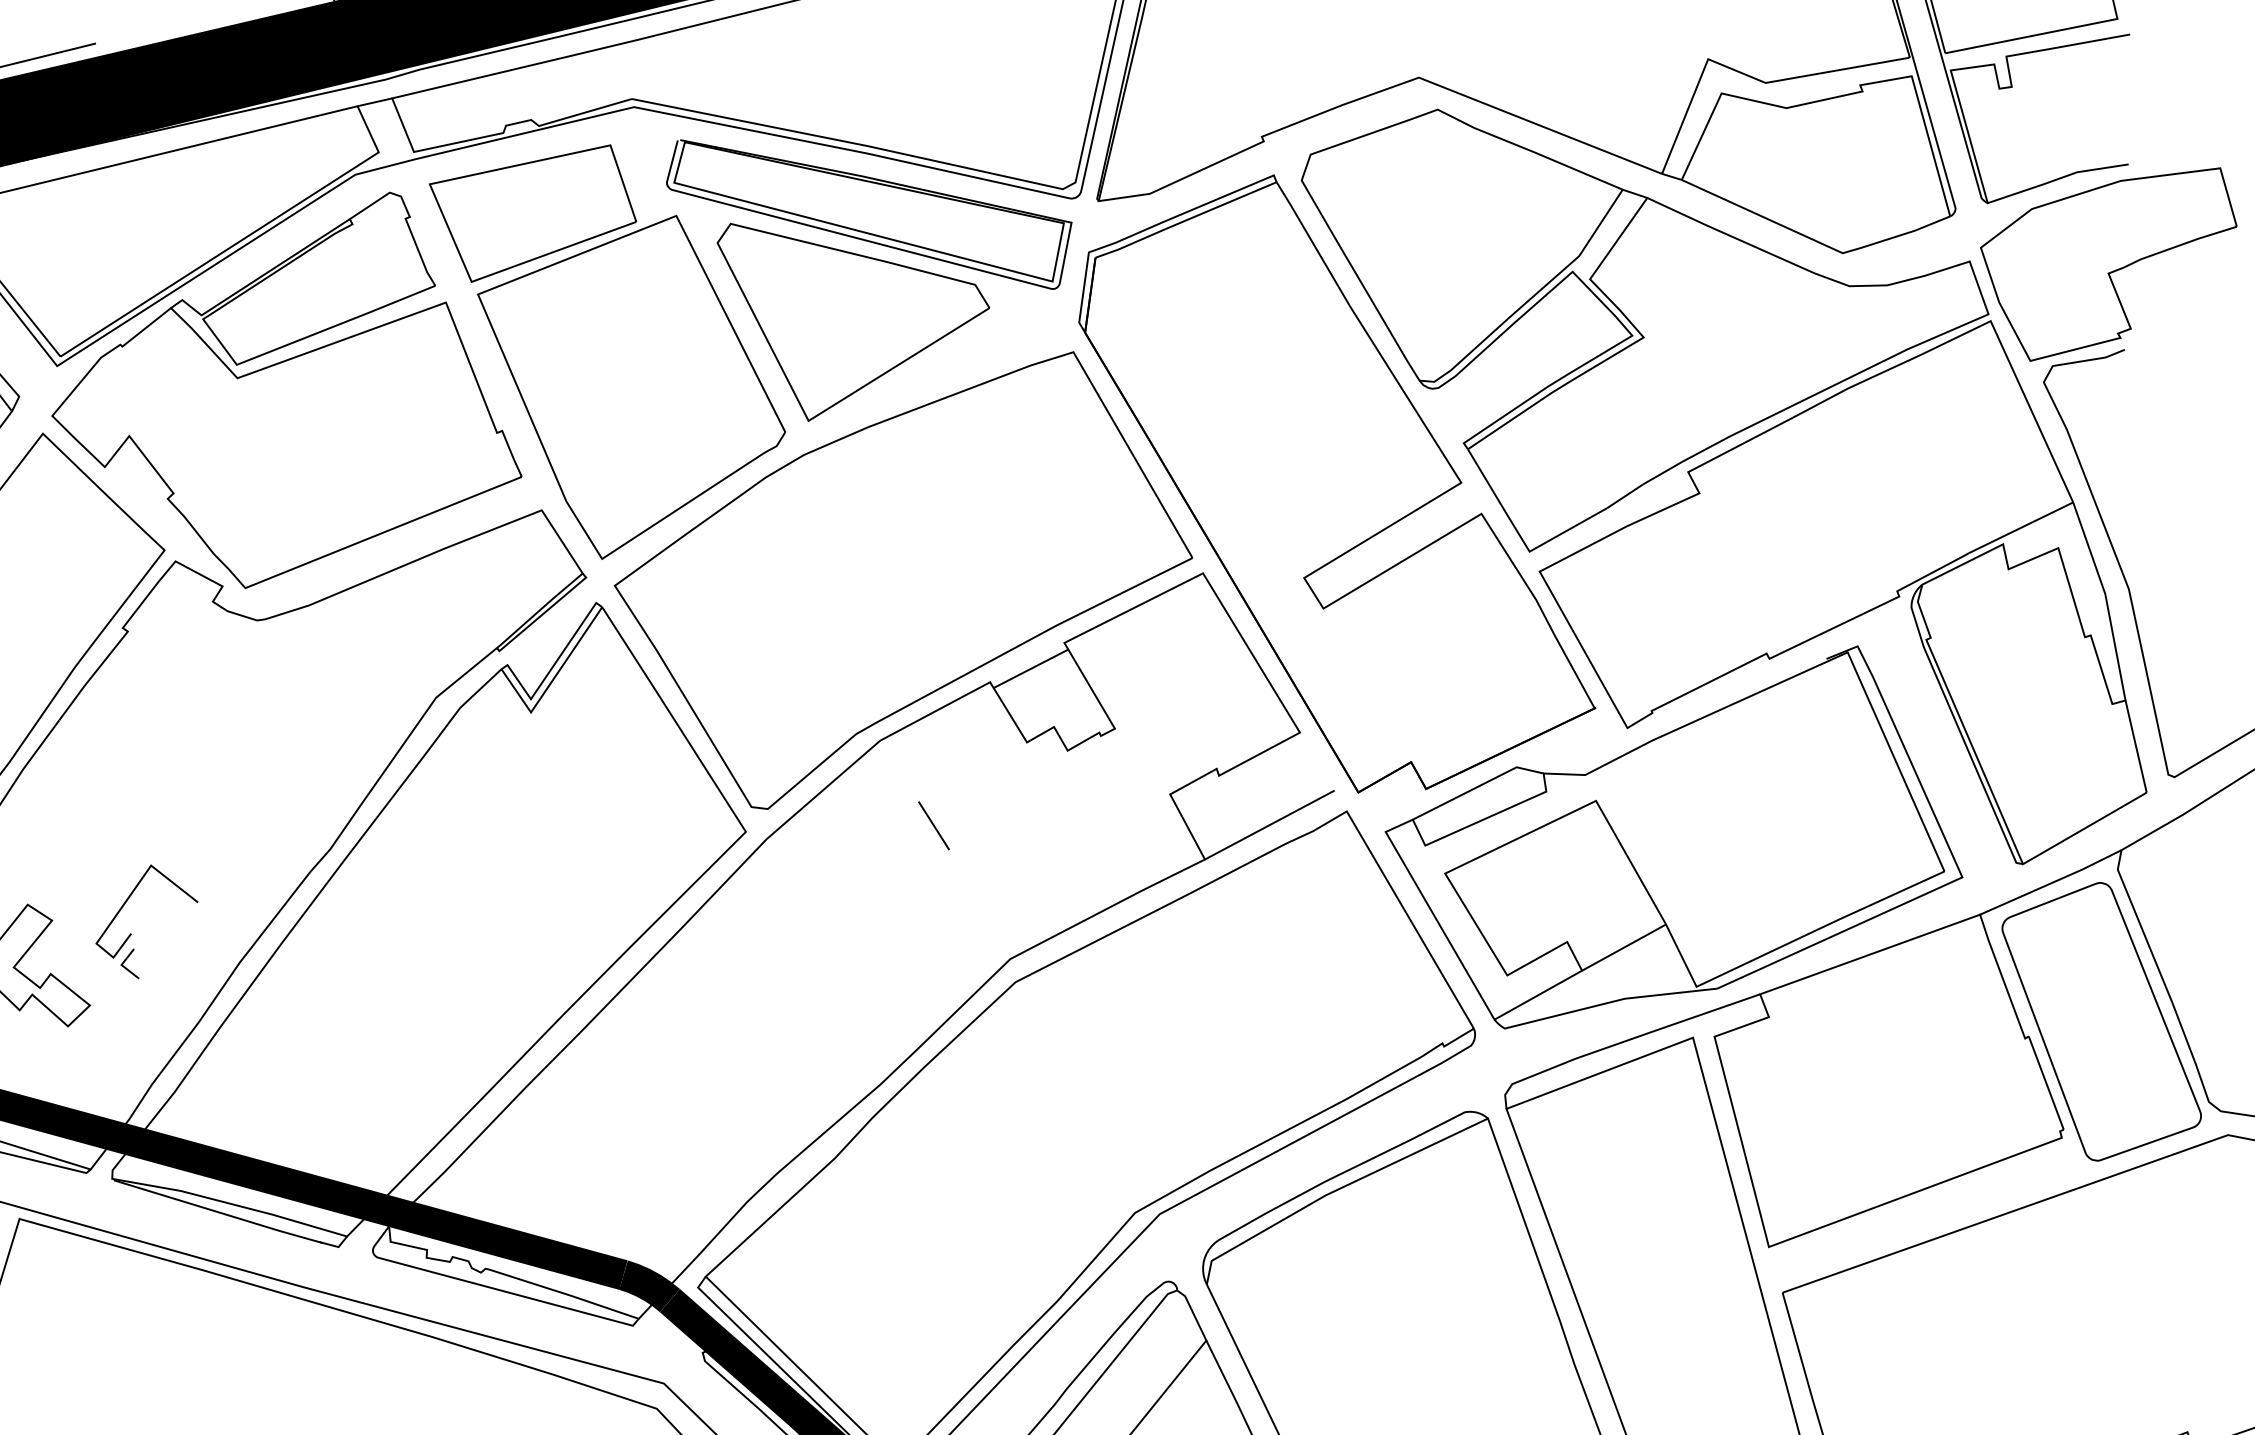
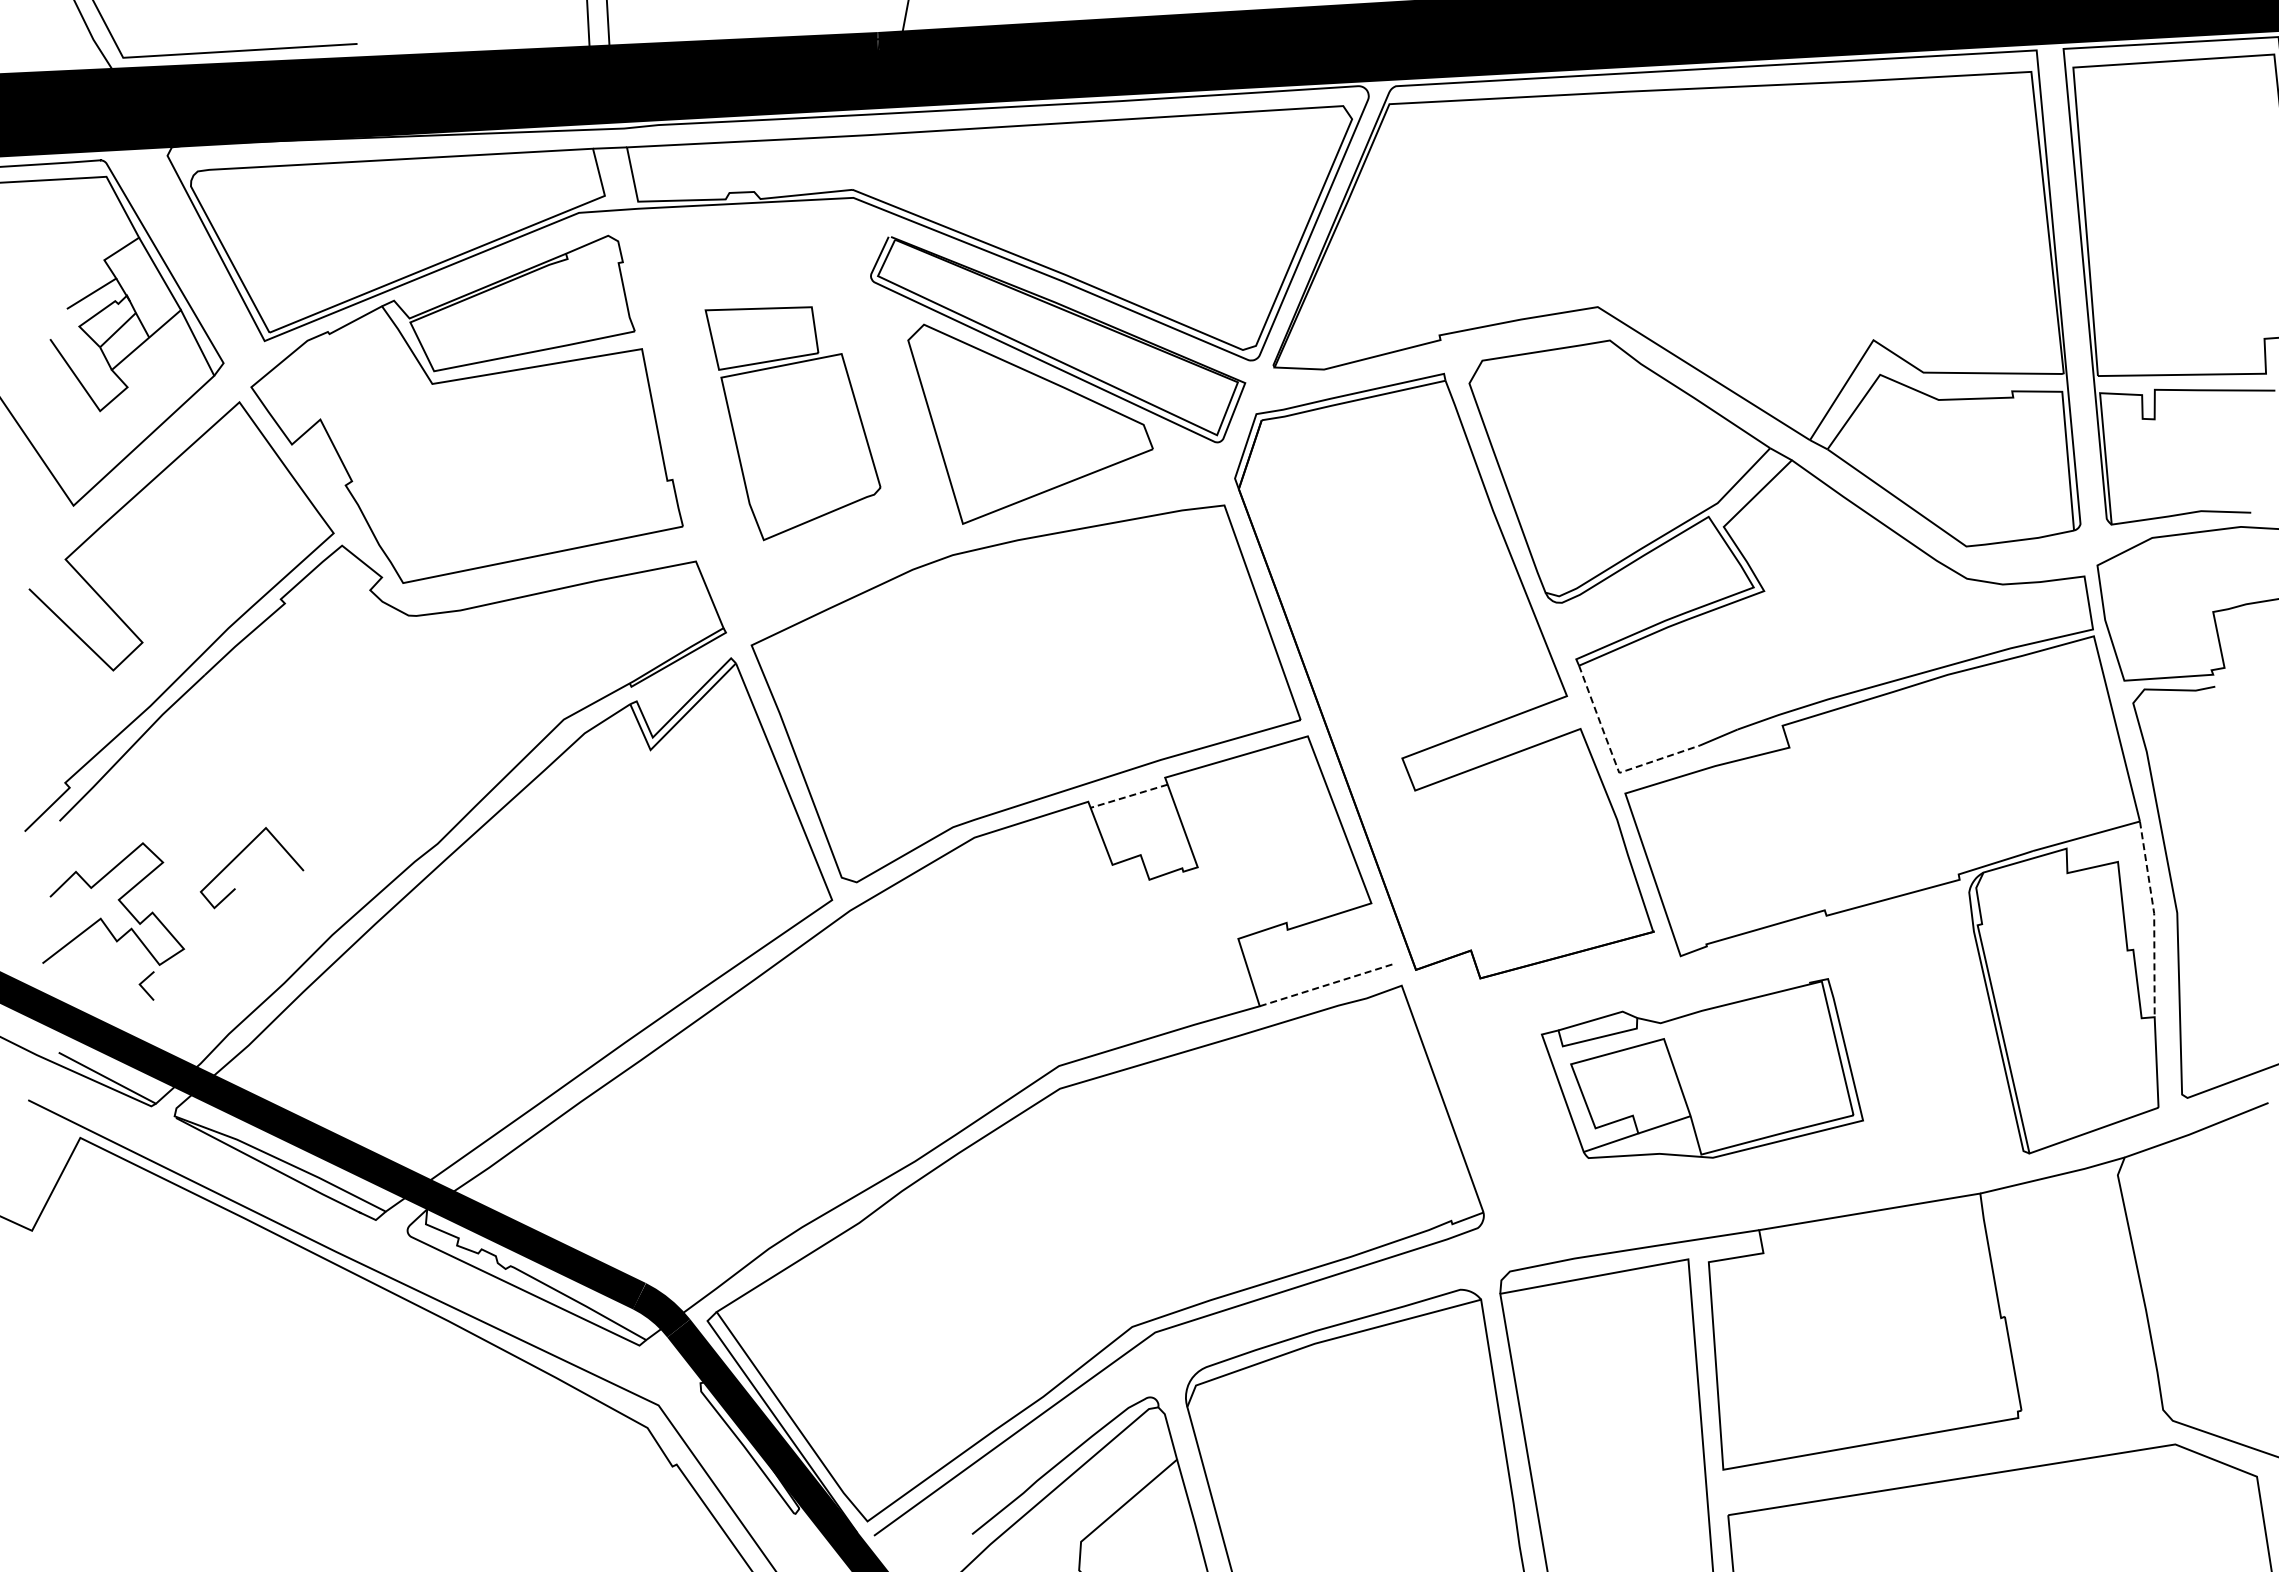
part: (614, 350) -> (792, 423), size x0.6
line: (1522, 538) -> (1614, 759), solid -> dashed
line: (2106, 599) -> (2154, 918), solid -> dashed
line: (1030, 669) -> (1128, 796), solid -> dashed
line: (1270, 824) -> (1327, 984), solid -> dashed
line: (933, 825) -> (1010, 926), removed
part: (1671, 839) -> (1702, 1068), size x0.6
line: (125, 967) -> (143, 987), moved
part: (2100, 1020) -> (2075, 1314), removed

